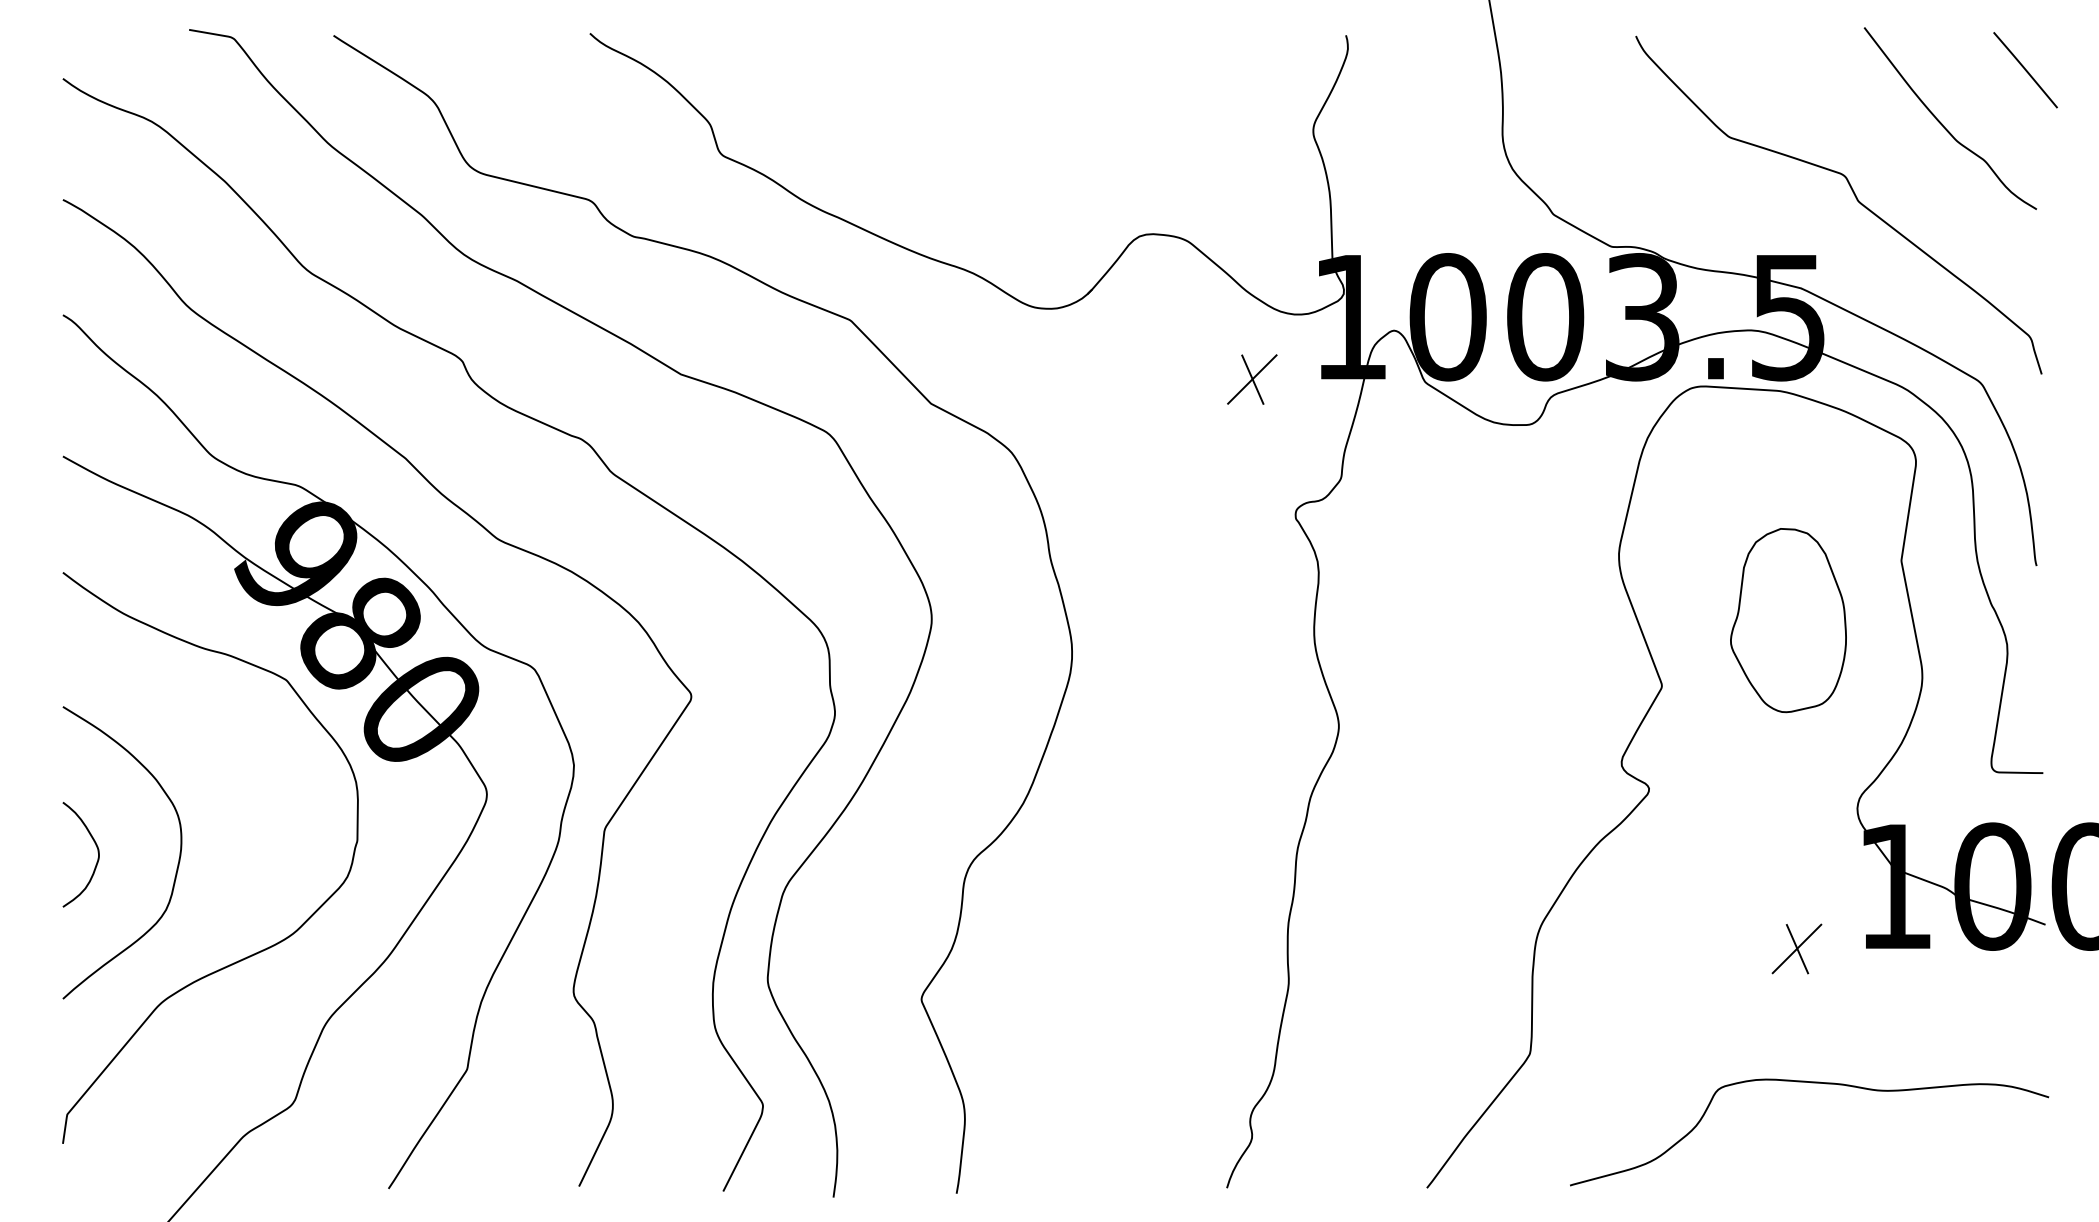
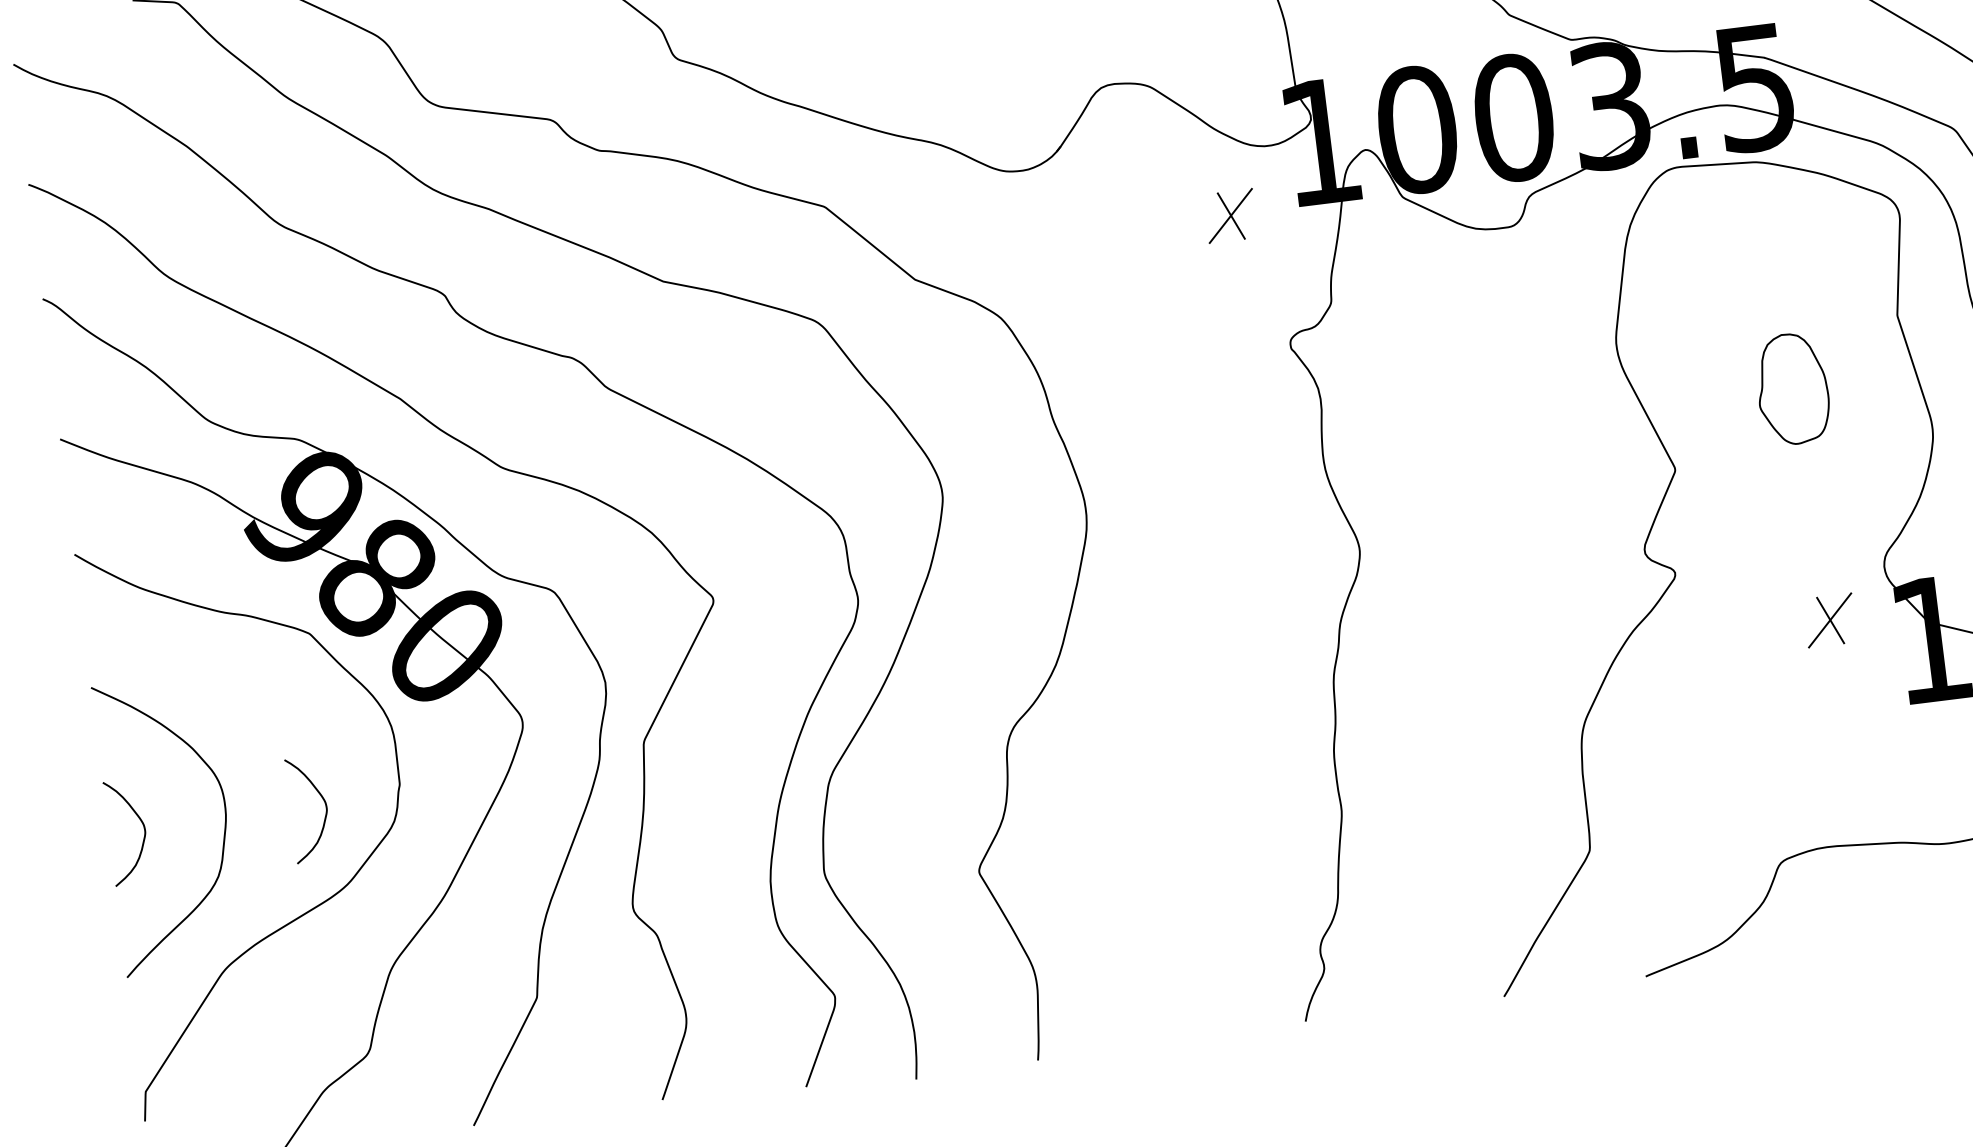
part: (1788, 620) -> (1792, 388), size x0.6
curve: (280, 852) -> (324, 805), added
part: (1796, 948) -> (1829, 620), moved

